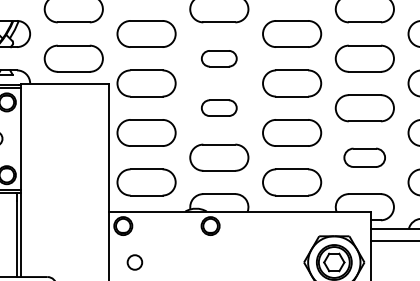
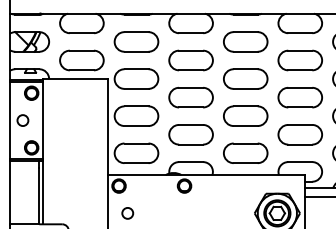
part: (218, 58) -> (190, 60), size x1.67
part: (218, 108) -> (190, 97), size x1.67
part: (363, 157) -> (299, 134), size x1.43

